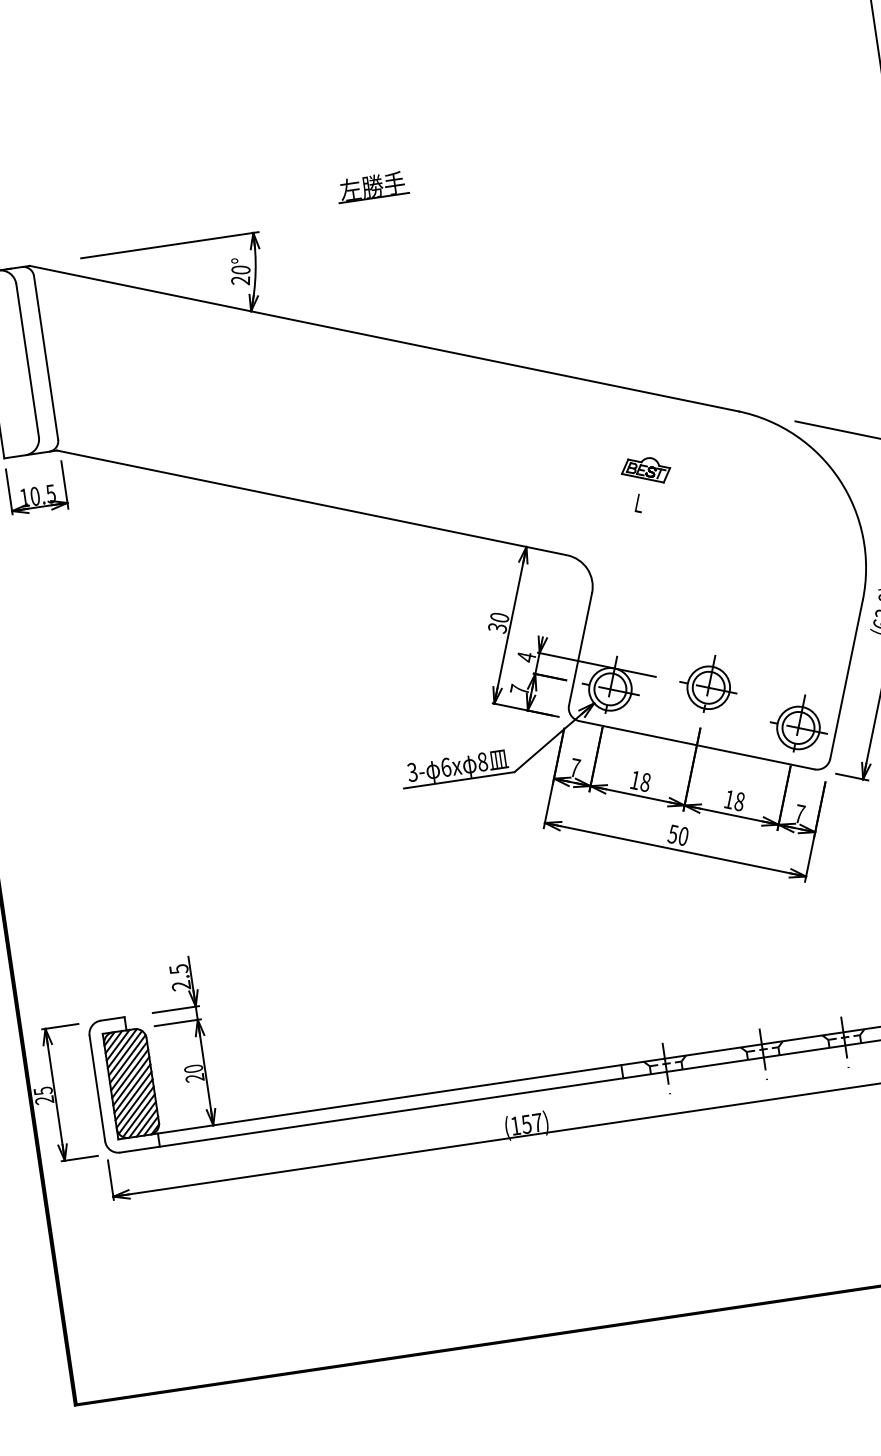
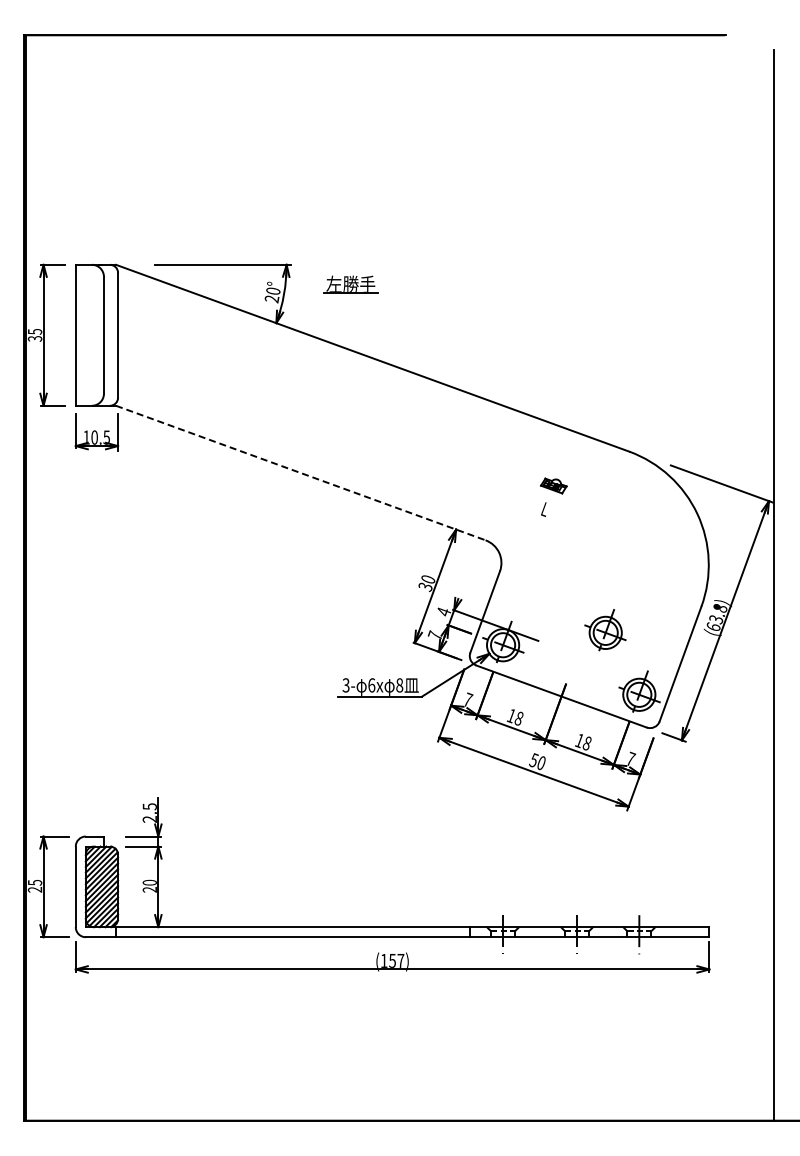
part: (372, 186) -> (350, 284), moved
part: (645, 470) -> (553, 485), size x0.7
line: (311, 503) -> (300, 473), solid -> dashed
part: (707, 684) -> (605, 630), moved

